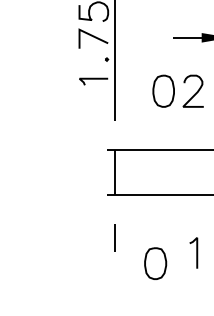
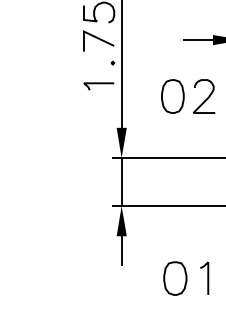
fill: (115, 134) -> (121, 142), added
fill: (115, 209) -> (121, 221), added
line: (196, 252) -> (207, 277), moved
part: (155, 263) -> (175, 278), moved

